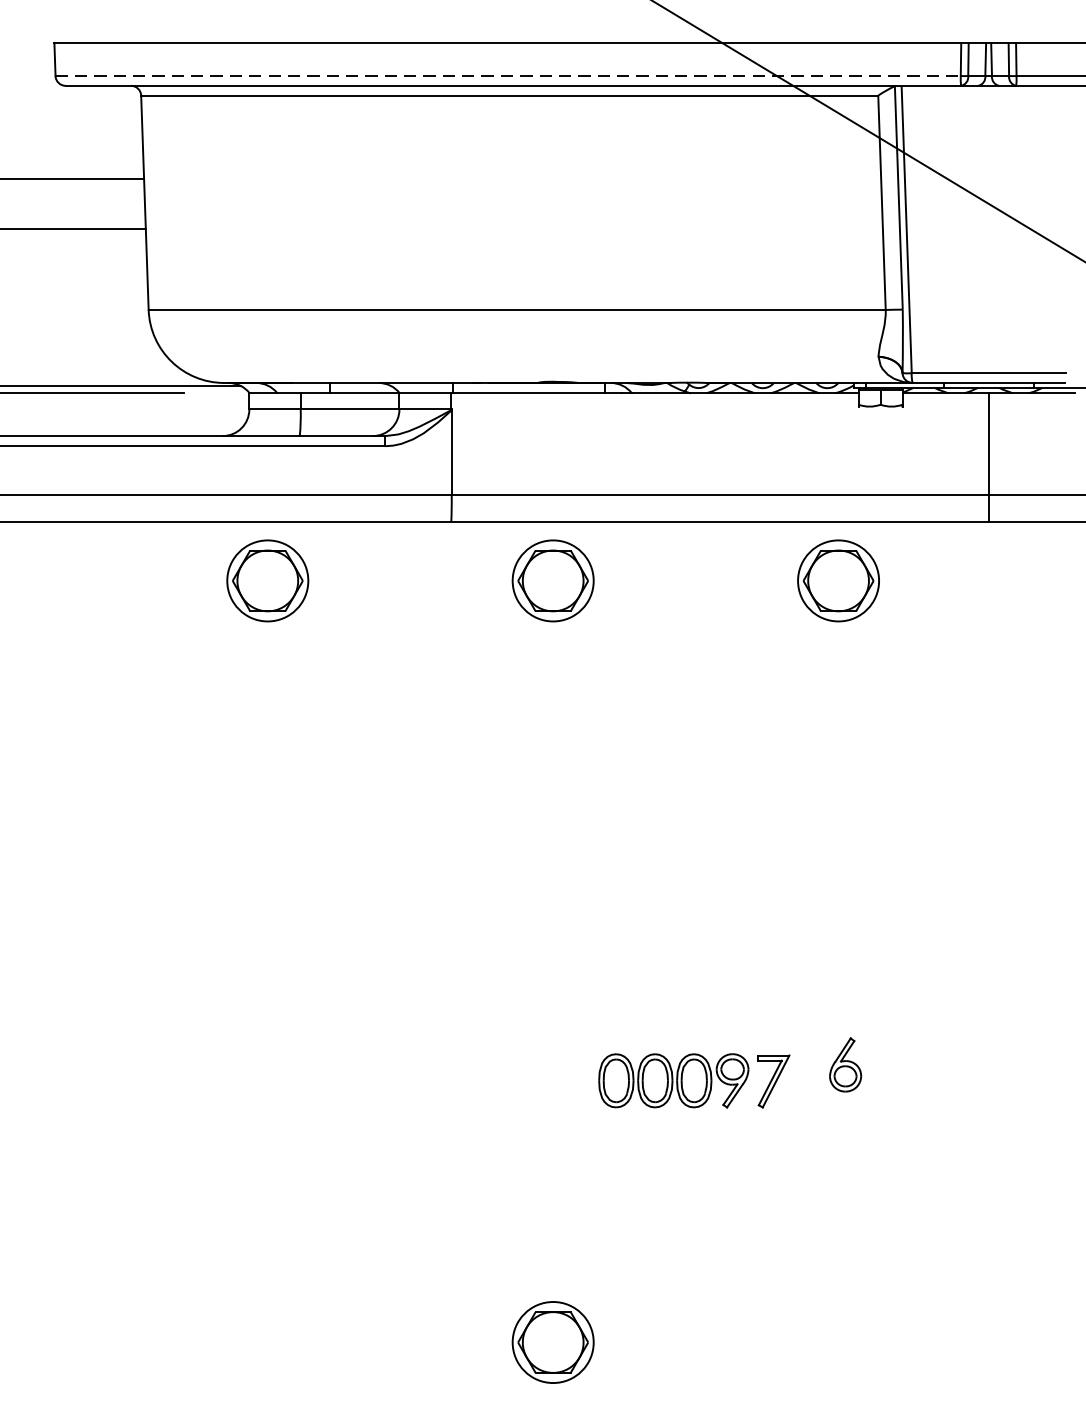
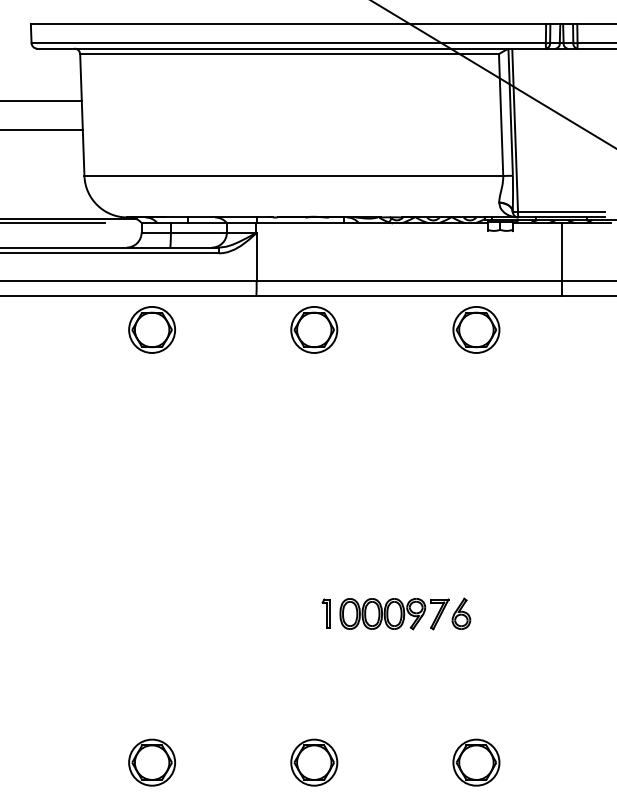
line: (509, 76) -> (289, 43), dashed -> solid
part: (845, 1064) -> (461, 613), moved
part: (572, 1079) -> (325, 613), added
part: (266, 1342) -> (151, 762), added
part: (838, 1342) -> (476, 762), added

